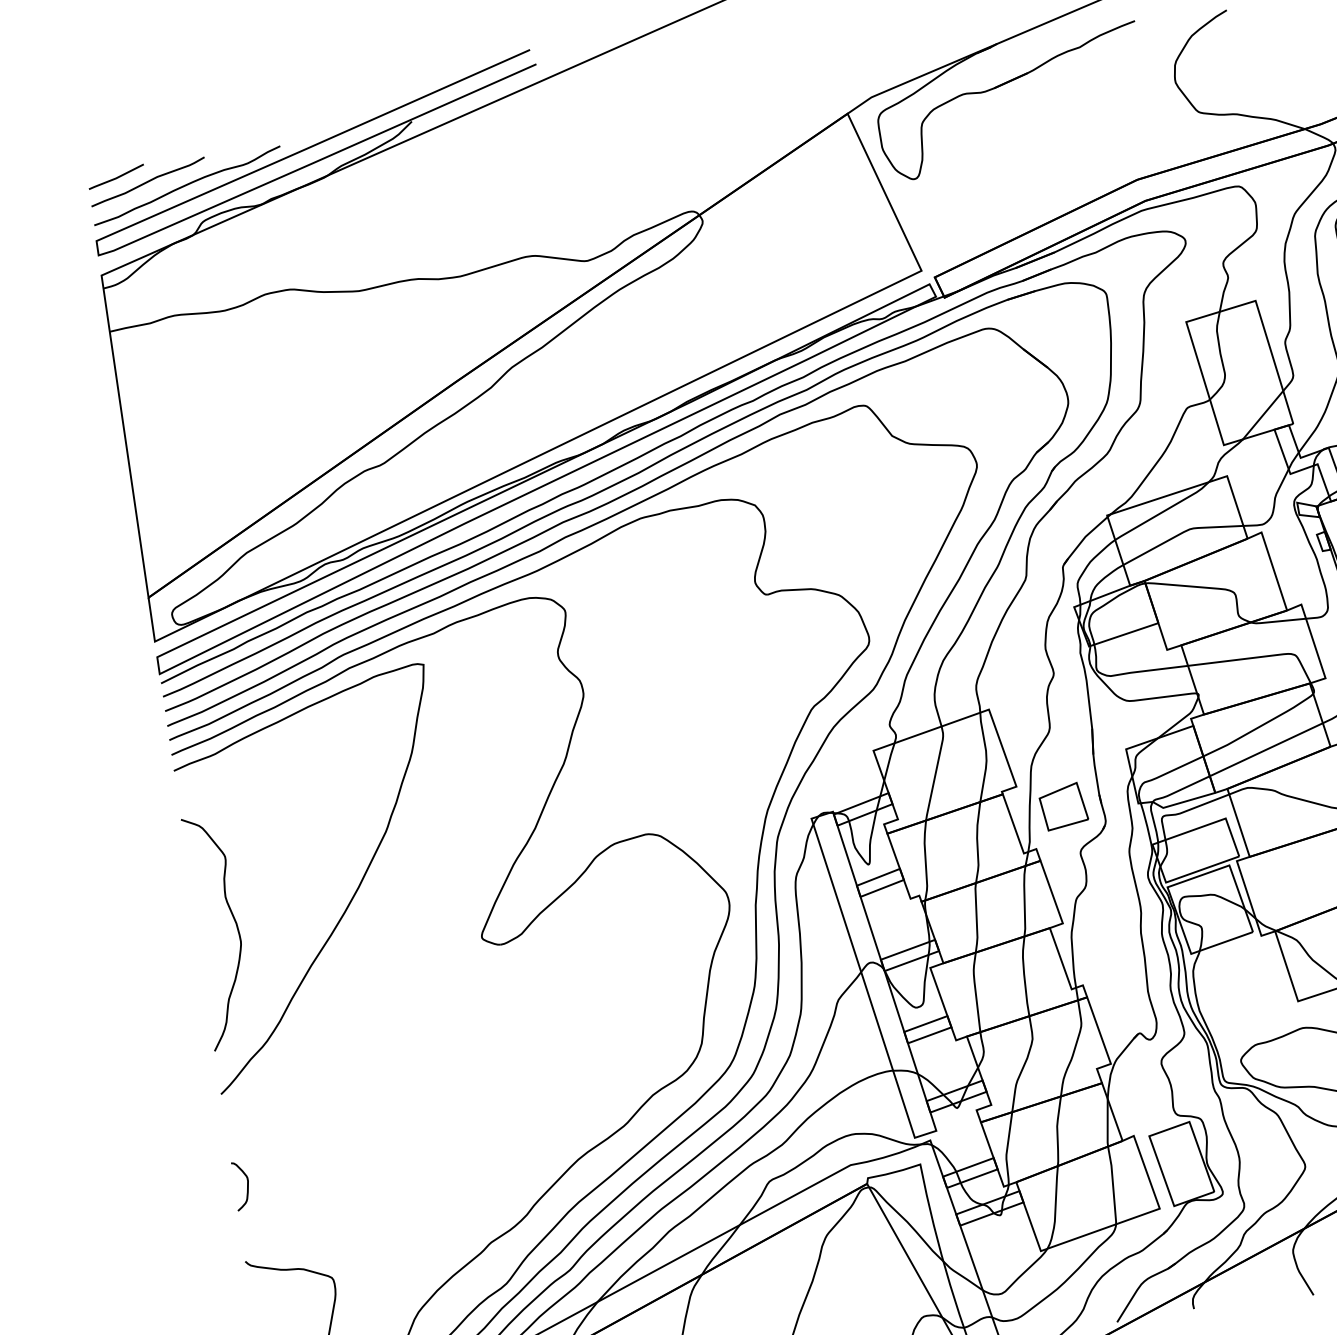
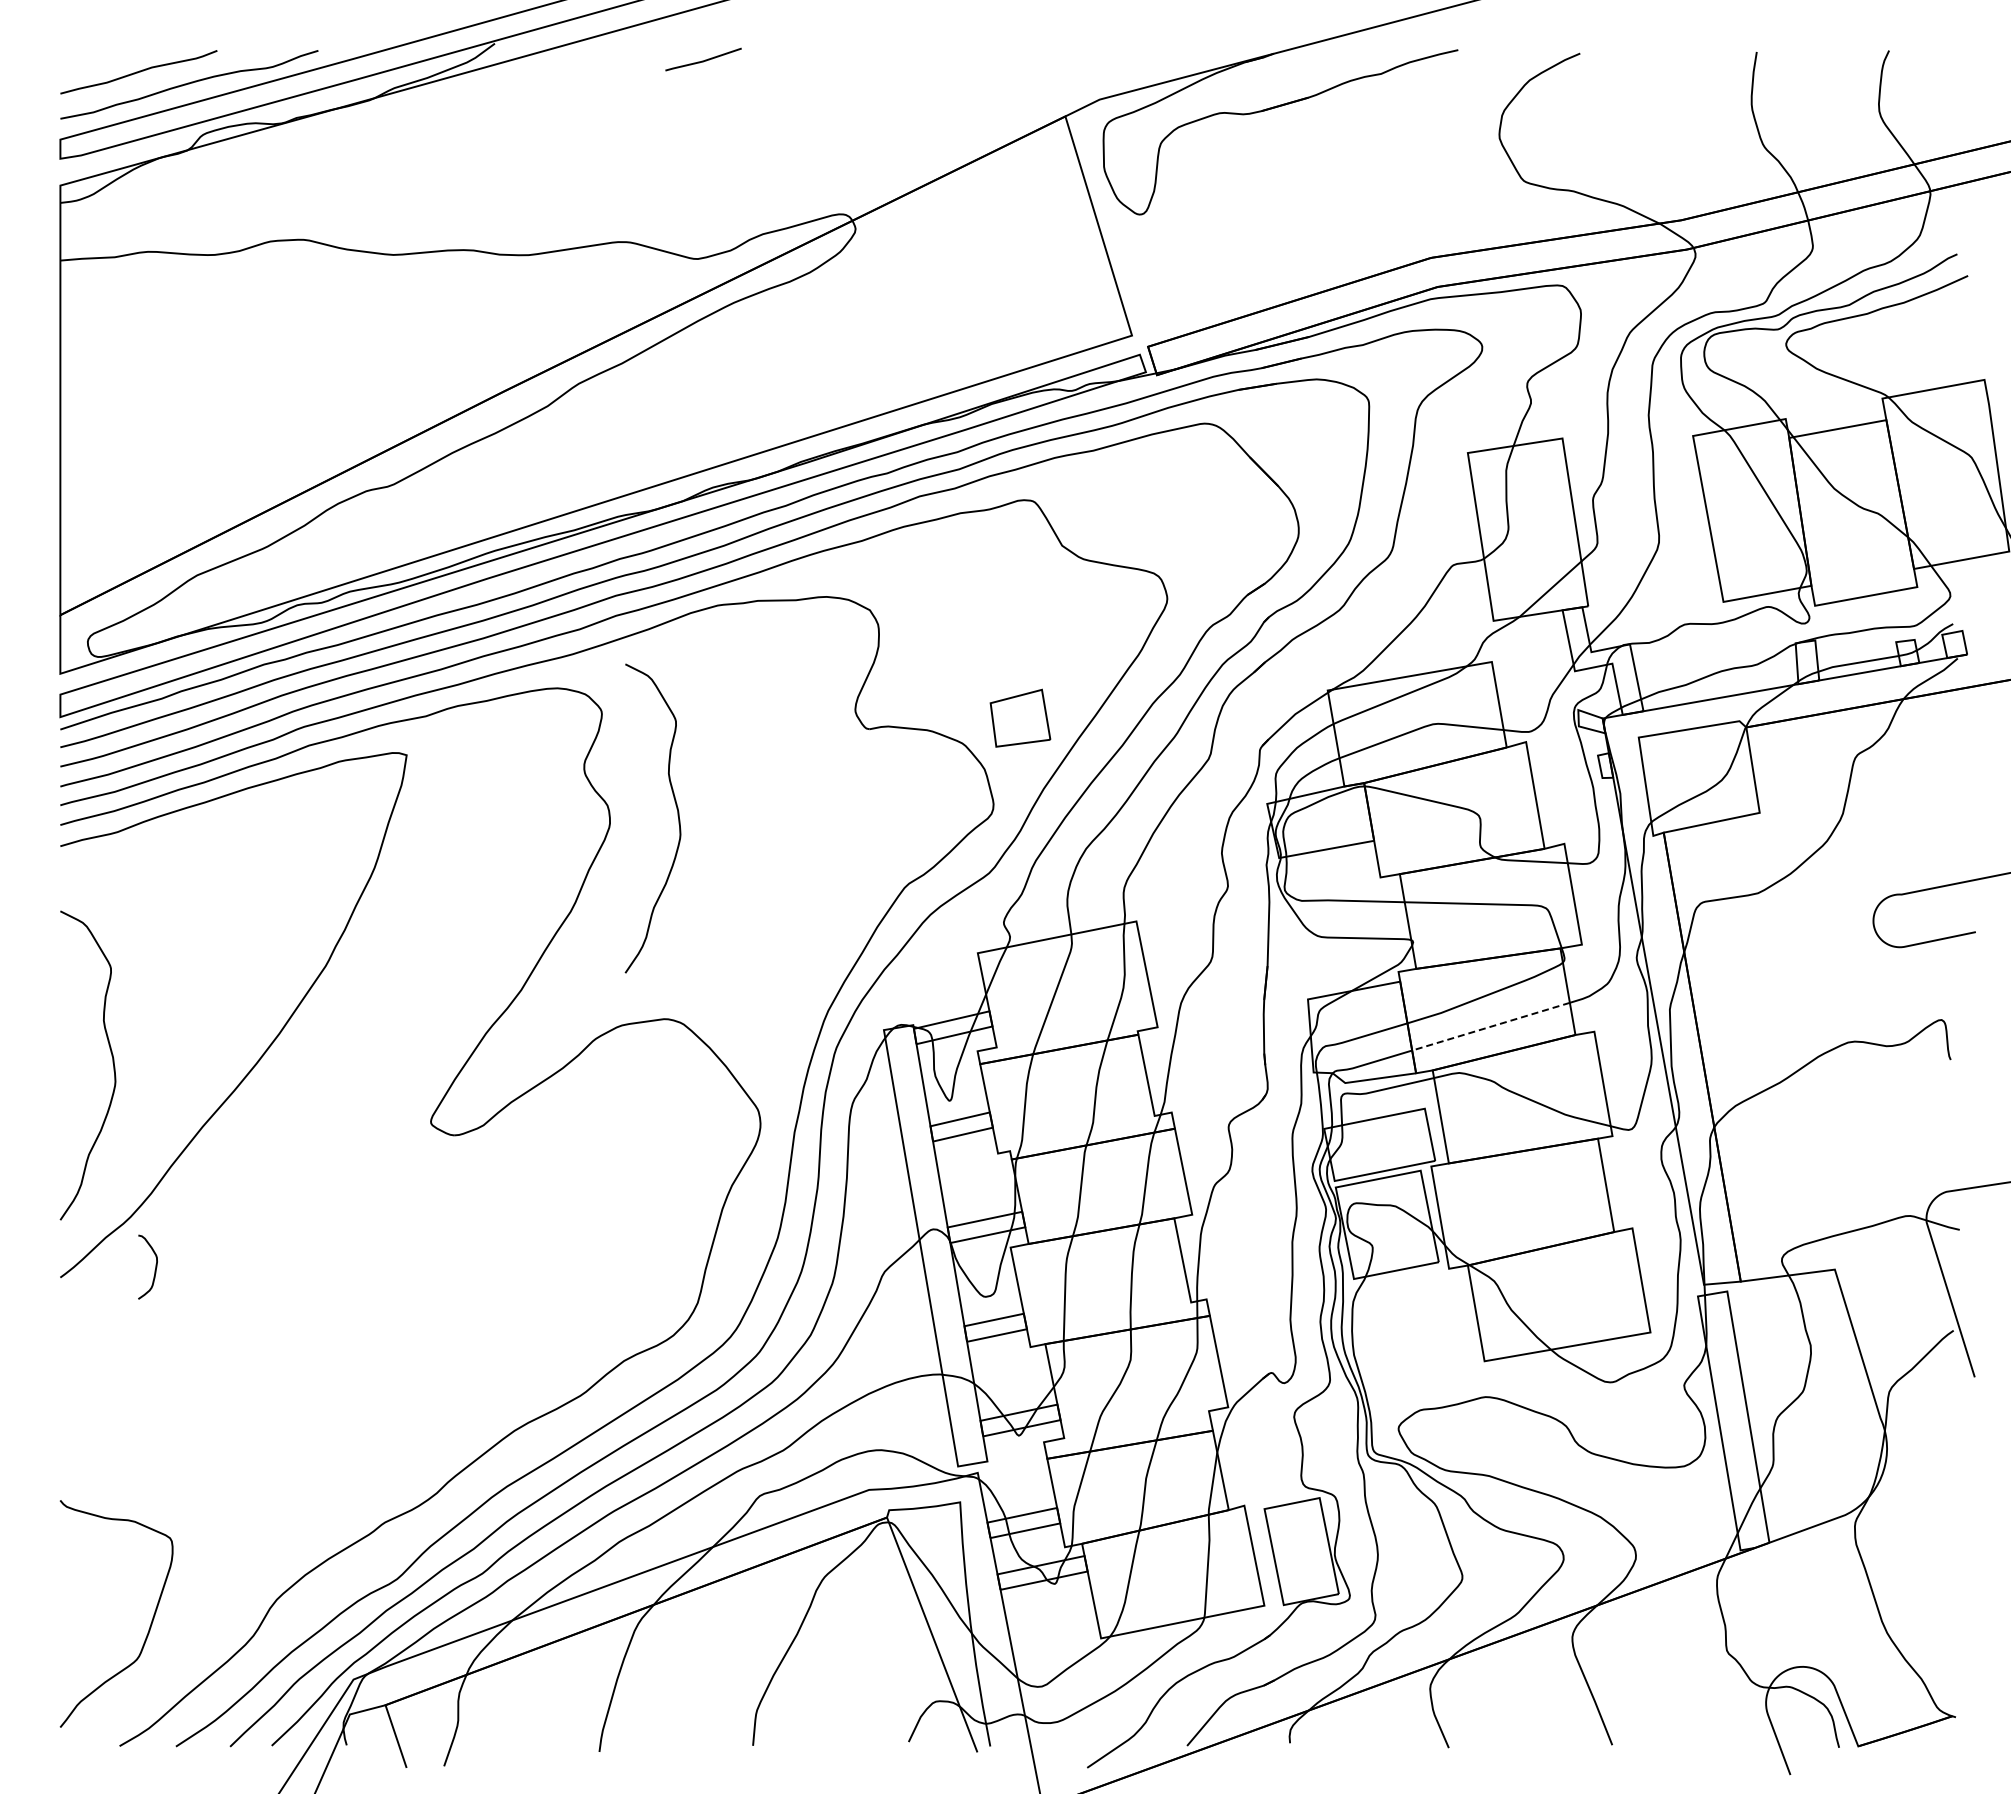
line: (116, 177) -> (703, 60), moved
curve: (633, 681) -> (677, 816), added
line: (1265, 749) -> (1490, 1026), solid -> dashed
part: (1063, 805) -> (1020, 717), moved
curve: (247, 1184) -> (155, 1266), moved

